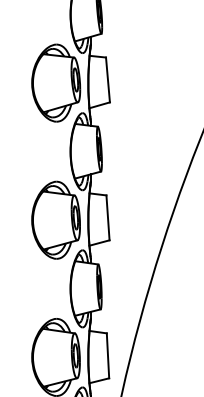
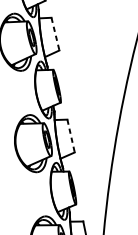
line: (107, 79) -> (55, 33), solid -> dashed
line: (108, 218) -> (71, 136), solid -> dashed

